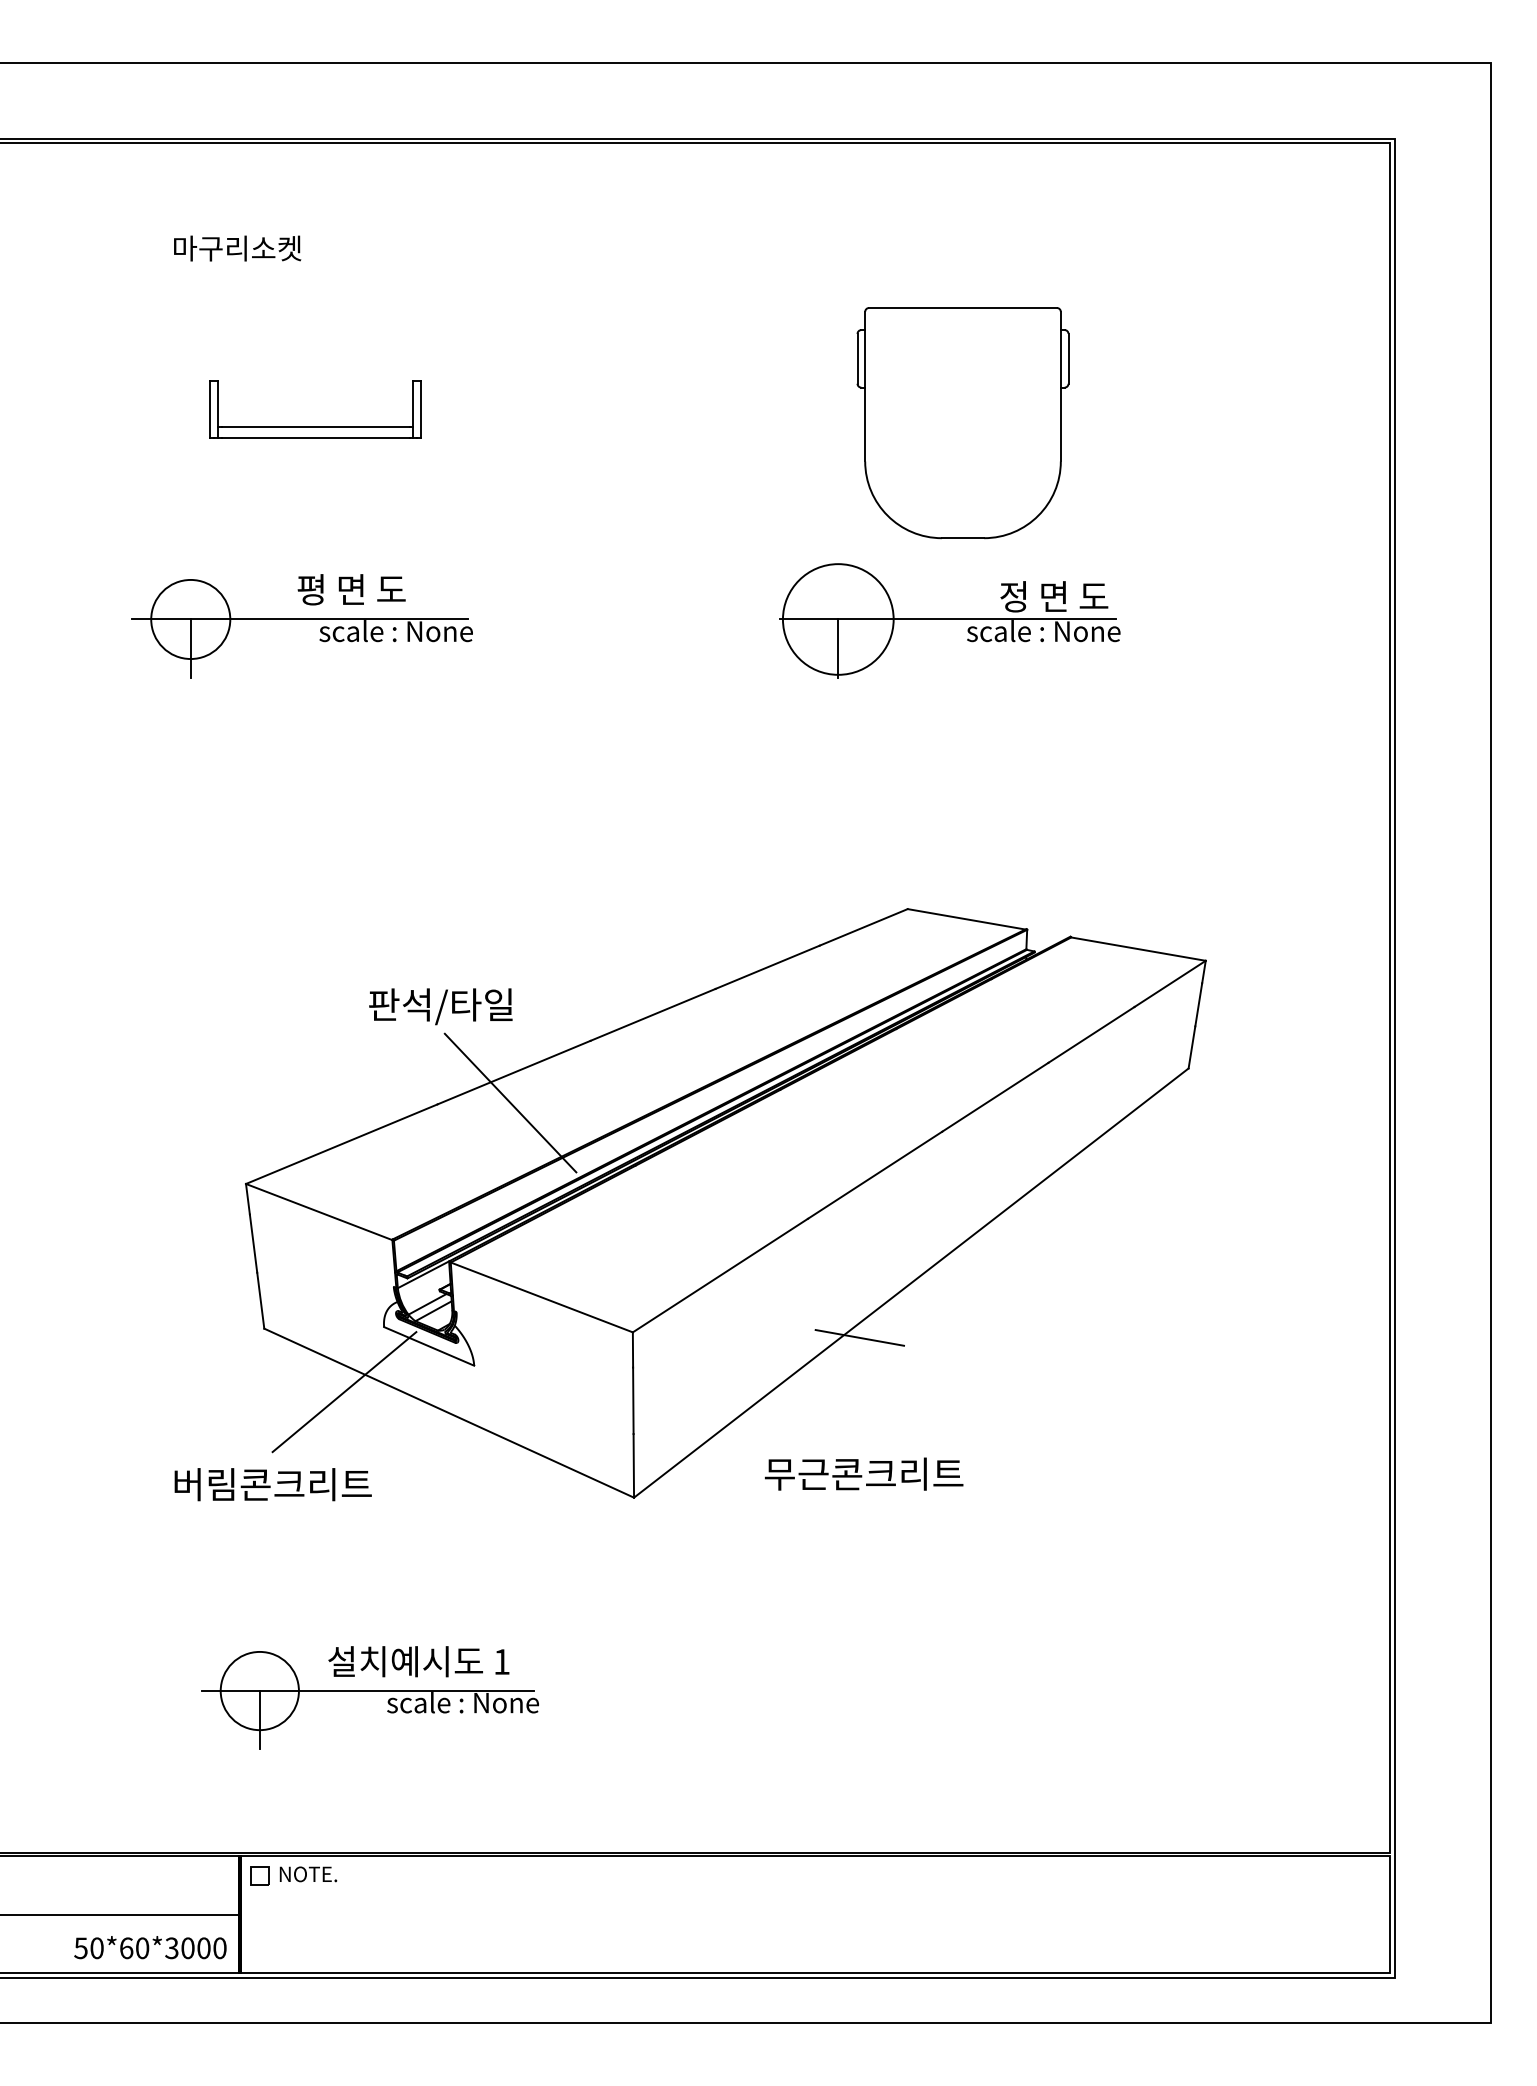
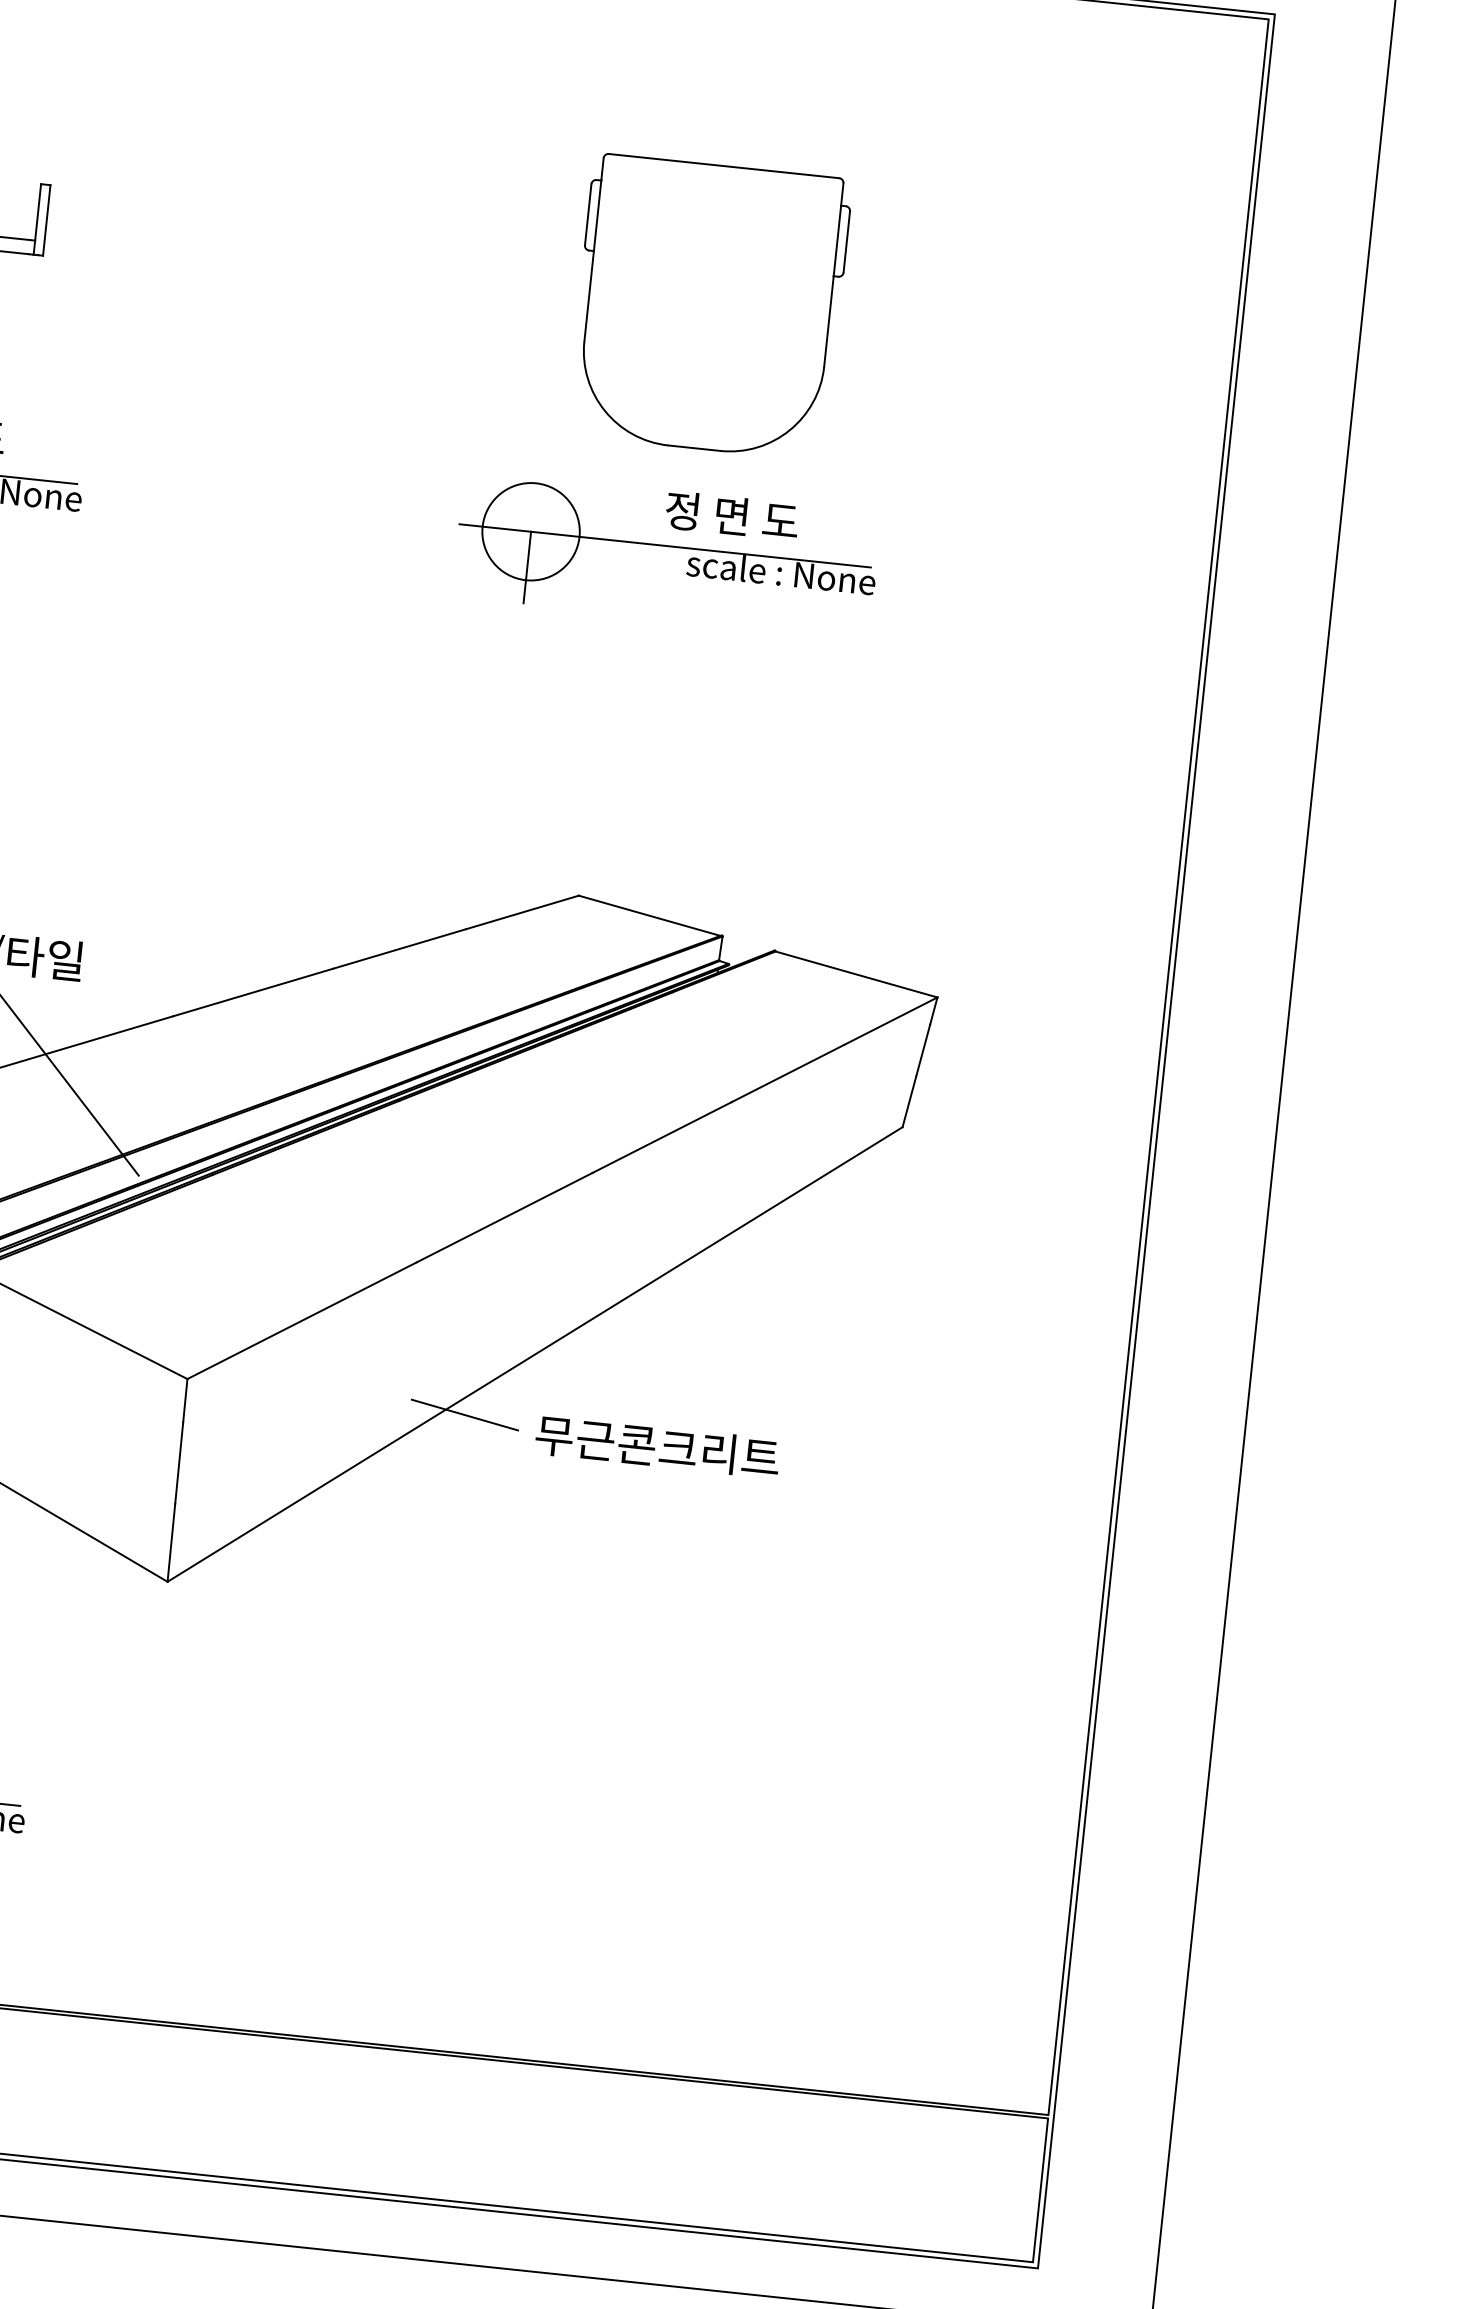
text: (1054, 596) -> (732, 515), moved
circle: (837, 619) -> (530, 531), size x0.71
text: (864, 1473) -> (658, 1446), moved

